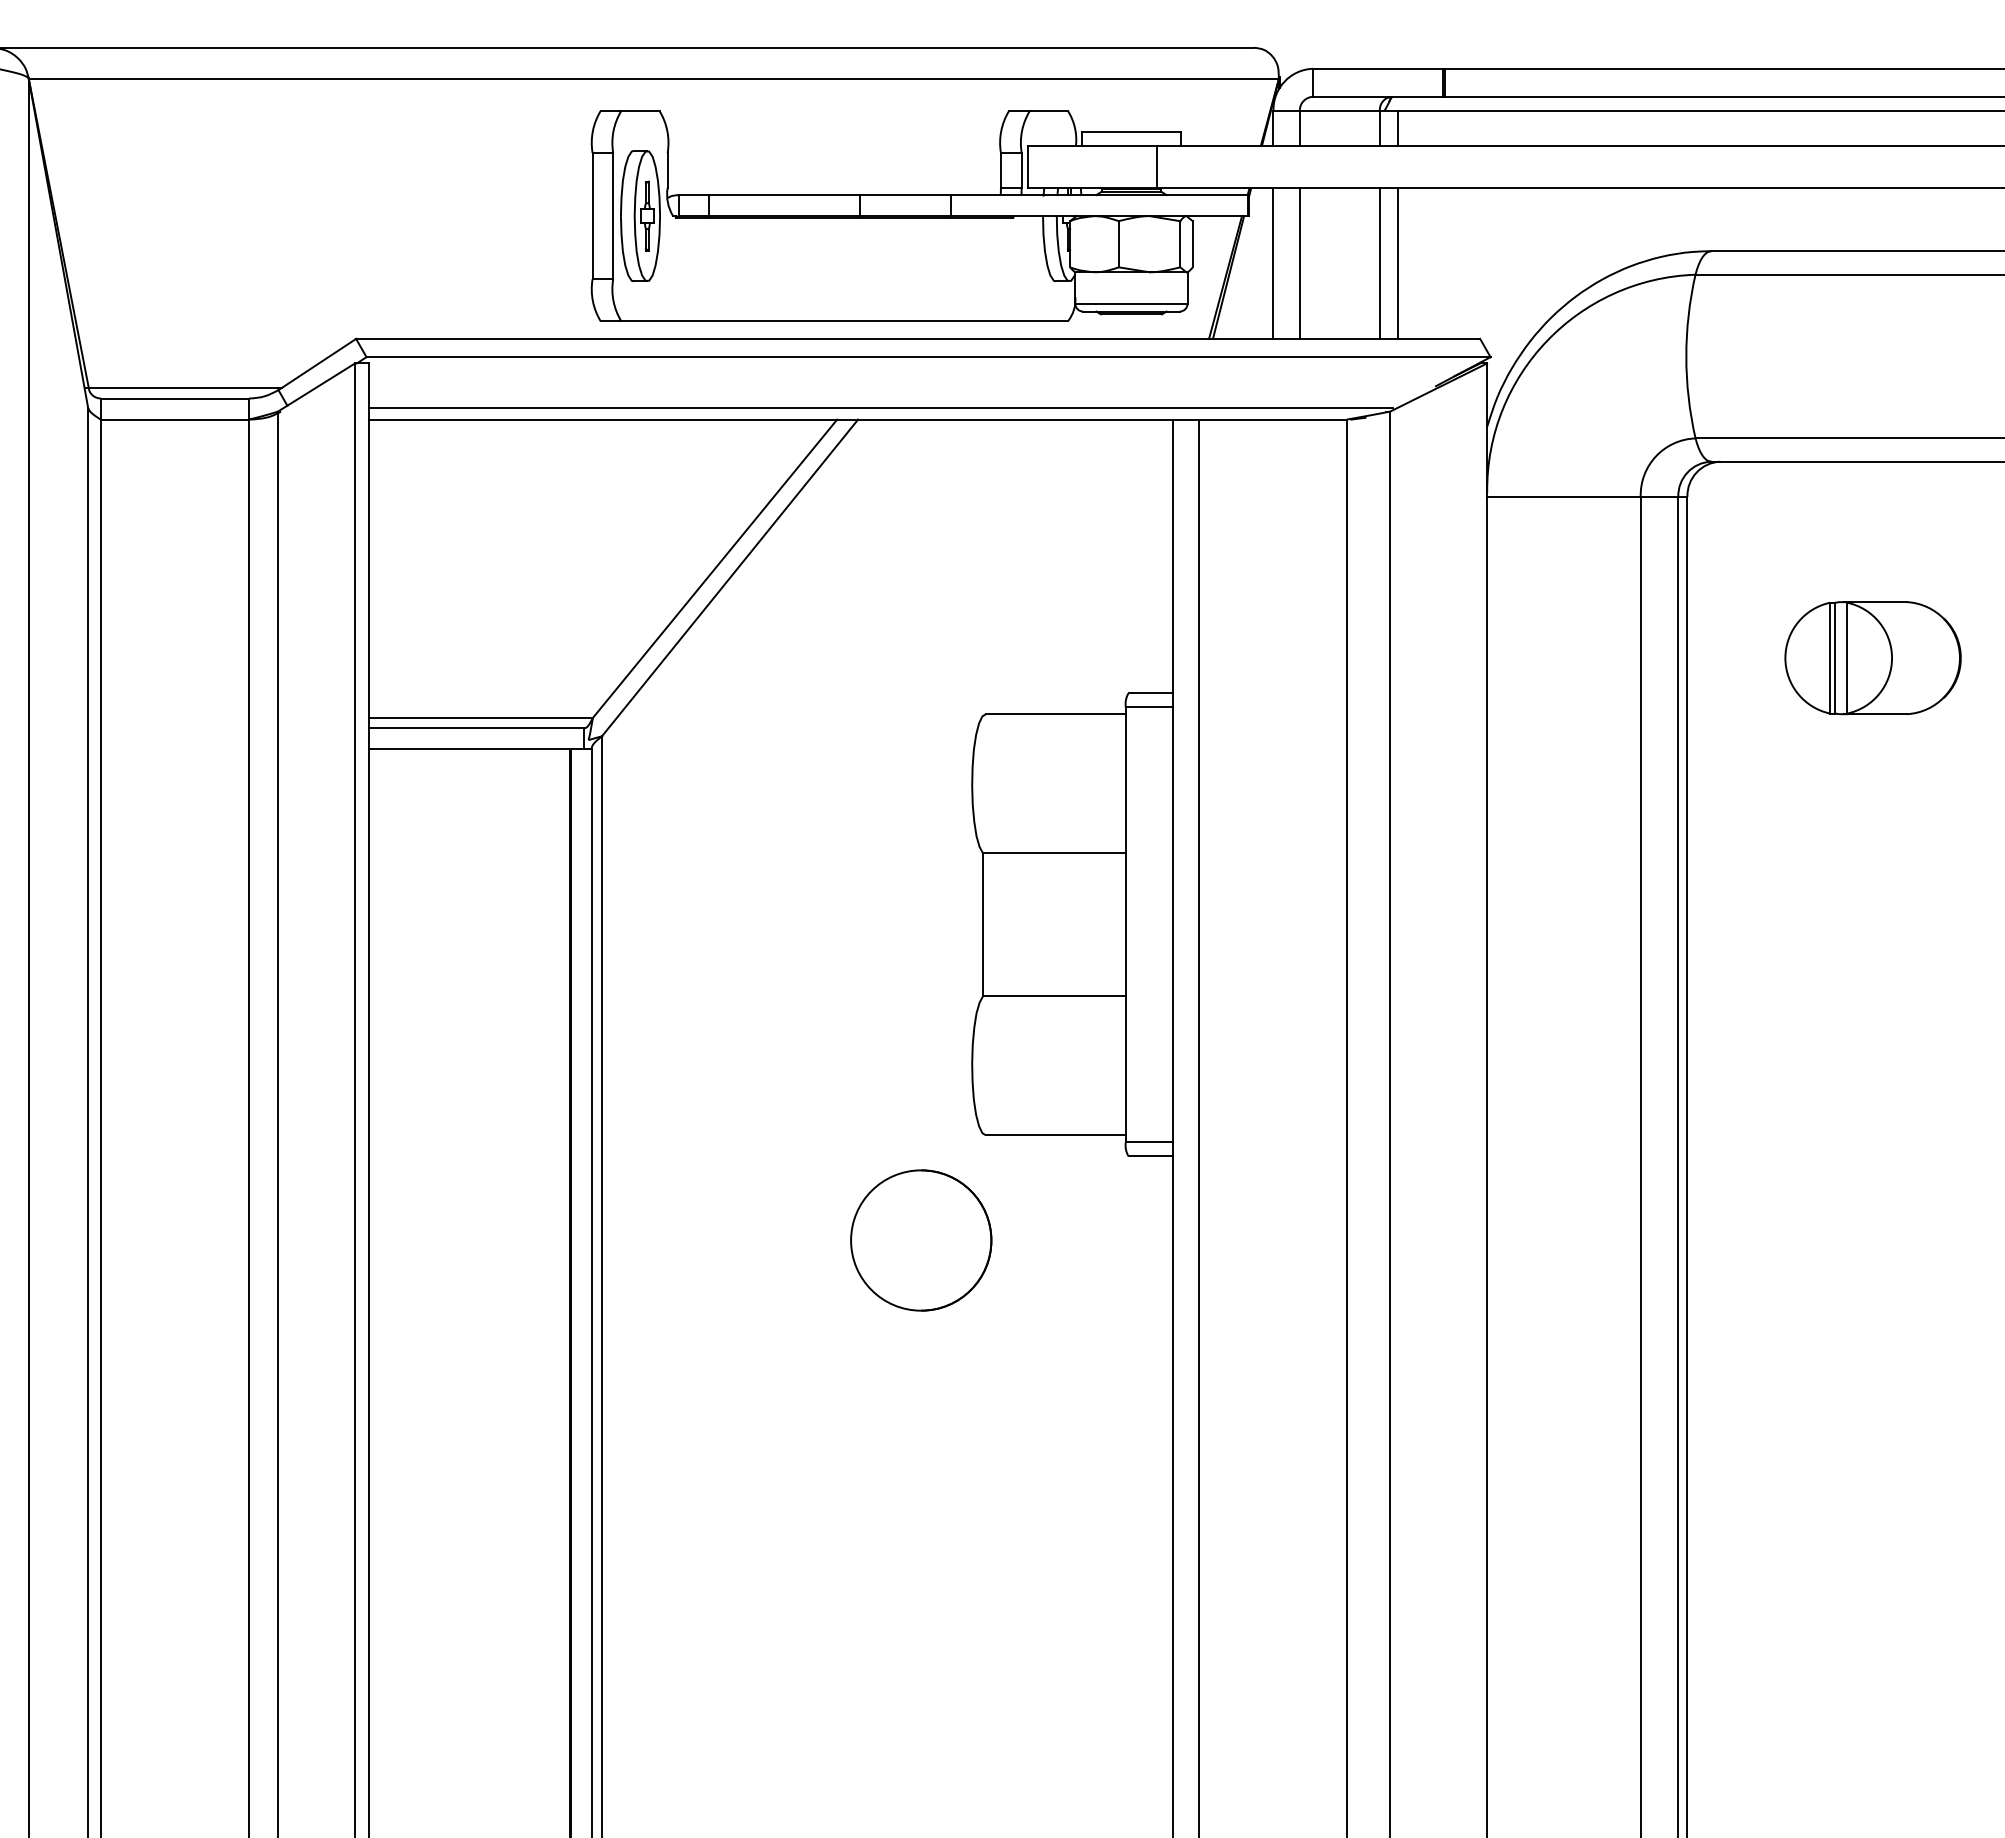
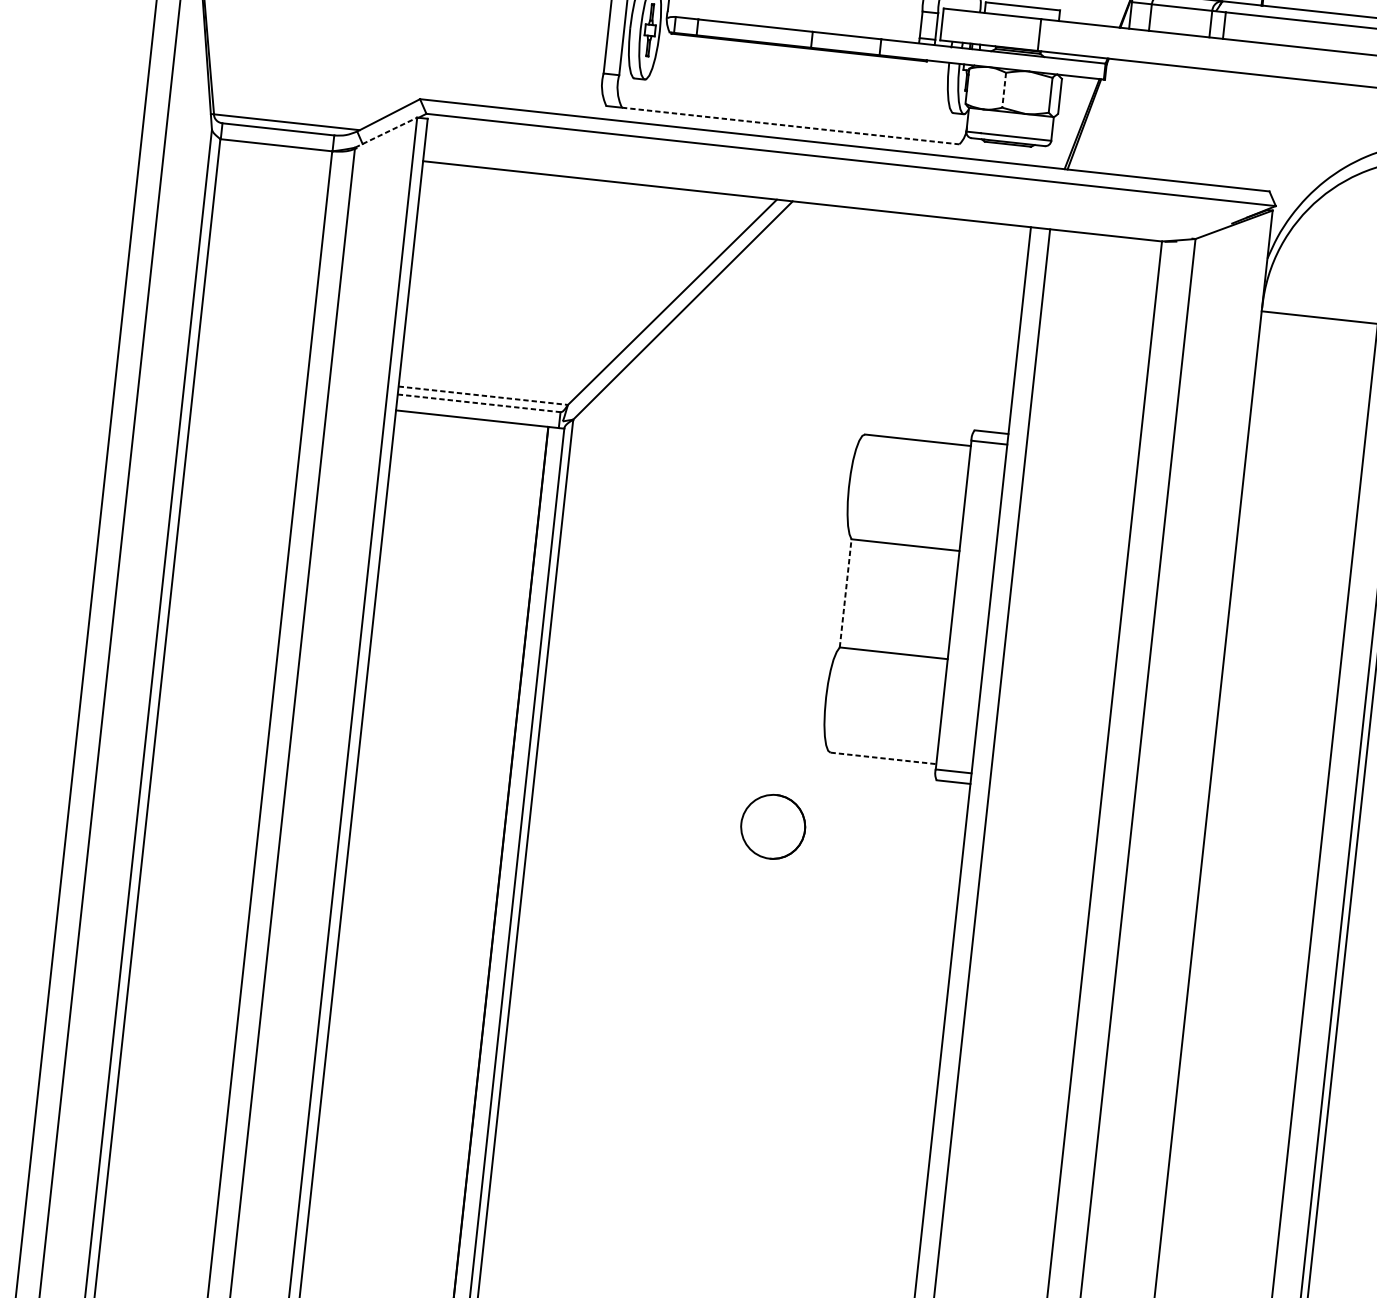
line: (1118, 244) -> (1003, 90), solid -> dashed
line: (1273, 263) -> (1119, 117), removed
line: (1299, 263) -> (1139, 119), removed
line: (1379, 263) -> (1199, 126), removed
line: (1397, 263) -> (1213, 127), removed
line: (845, 321) -> (791, 126), solid -> dashed
line: (316, 387) -> (386, 132), solid -> dashed
line: (880, 408) -> (810, 194), removed
line: (481, 717) -> (483, 395), solid -> dashed
line: (476, 728) -> (479, 403), solid -> dashed
line: (982, 924) -> (845, 593), solid -> dashed
line: (1056, 1135) -> (883, 758), solid -> dashed
circle: (921, 1240) -> (773, 826), size x0.6

